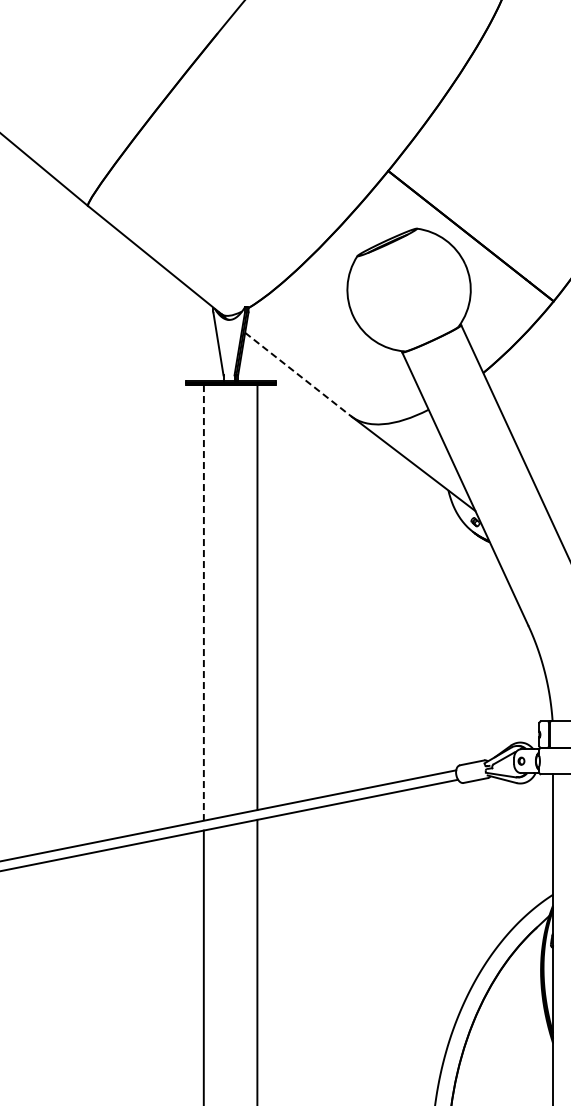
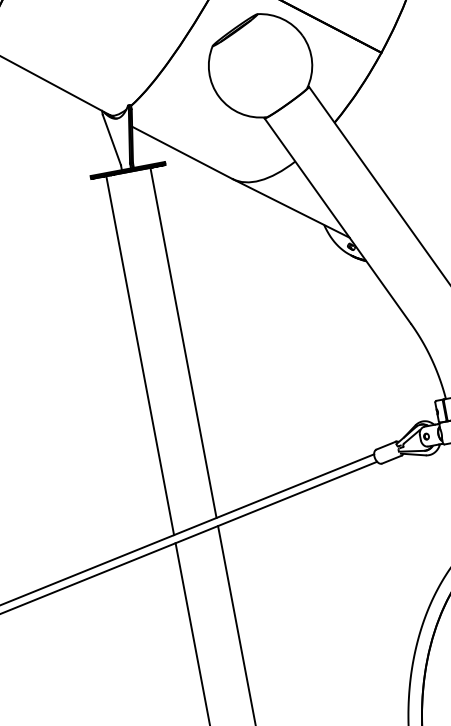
line: (298, 374) -> (182, 152), dashed -> solid
line: (203, 602) -> (139, 355), dashed -> solid

